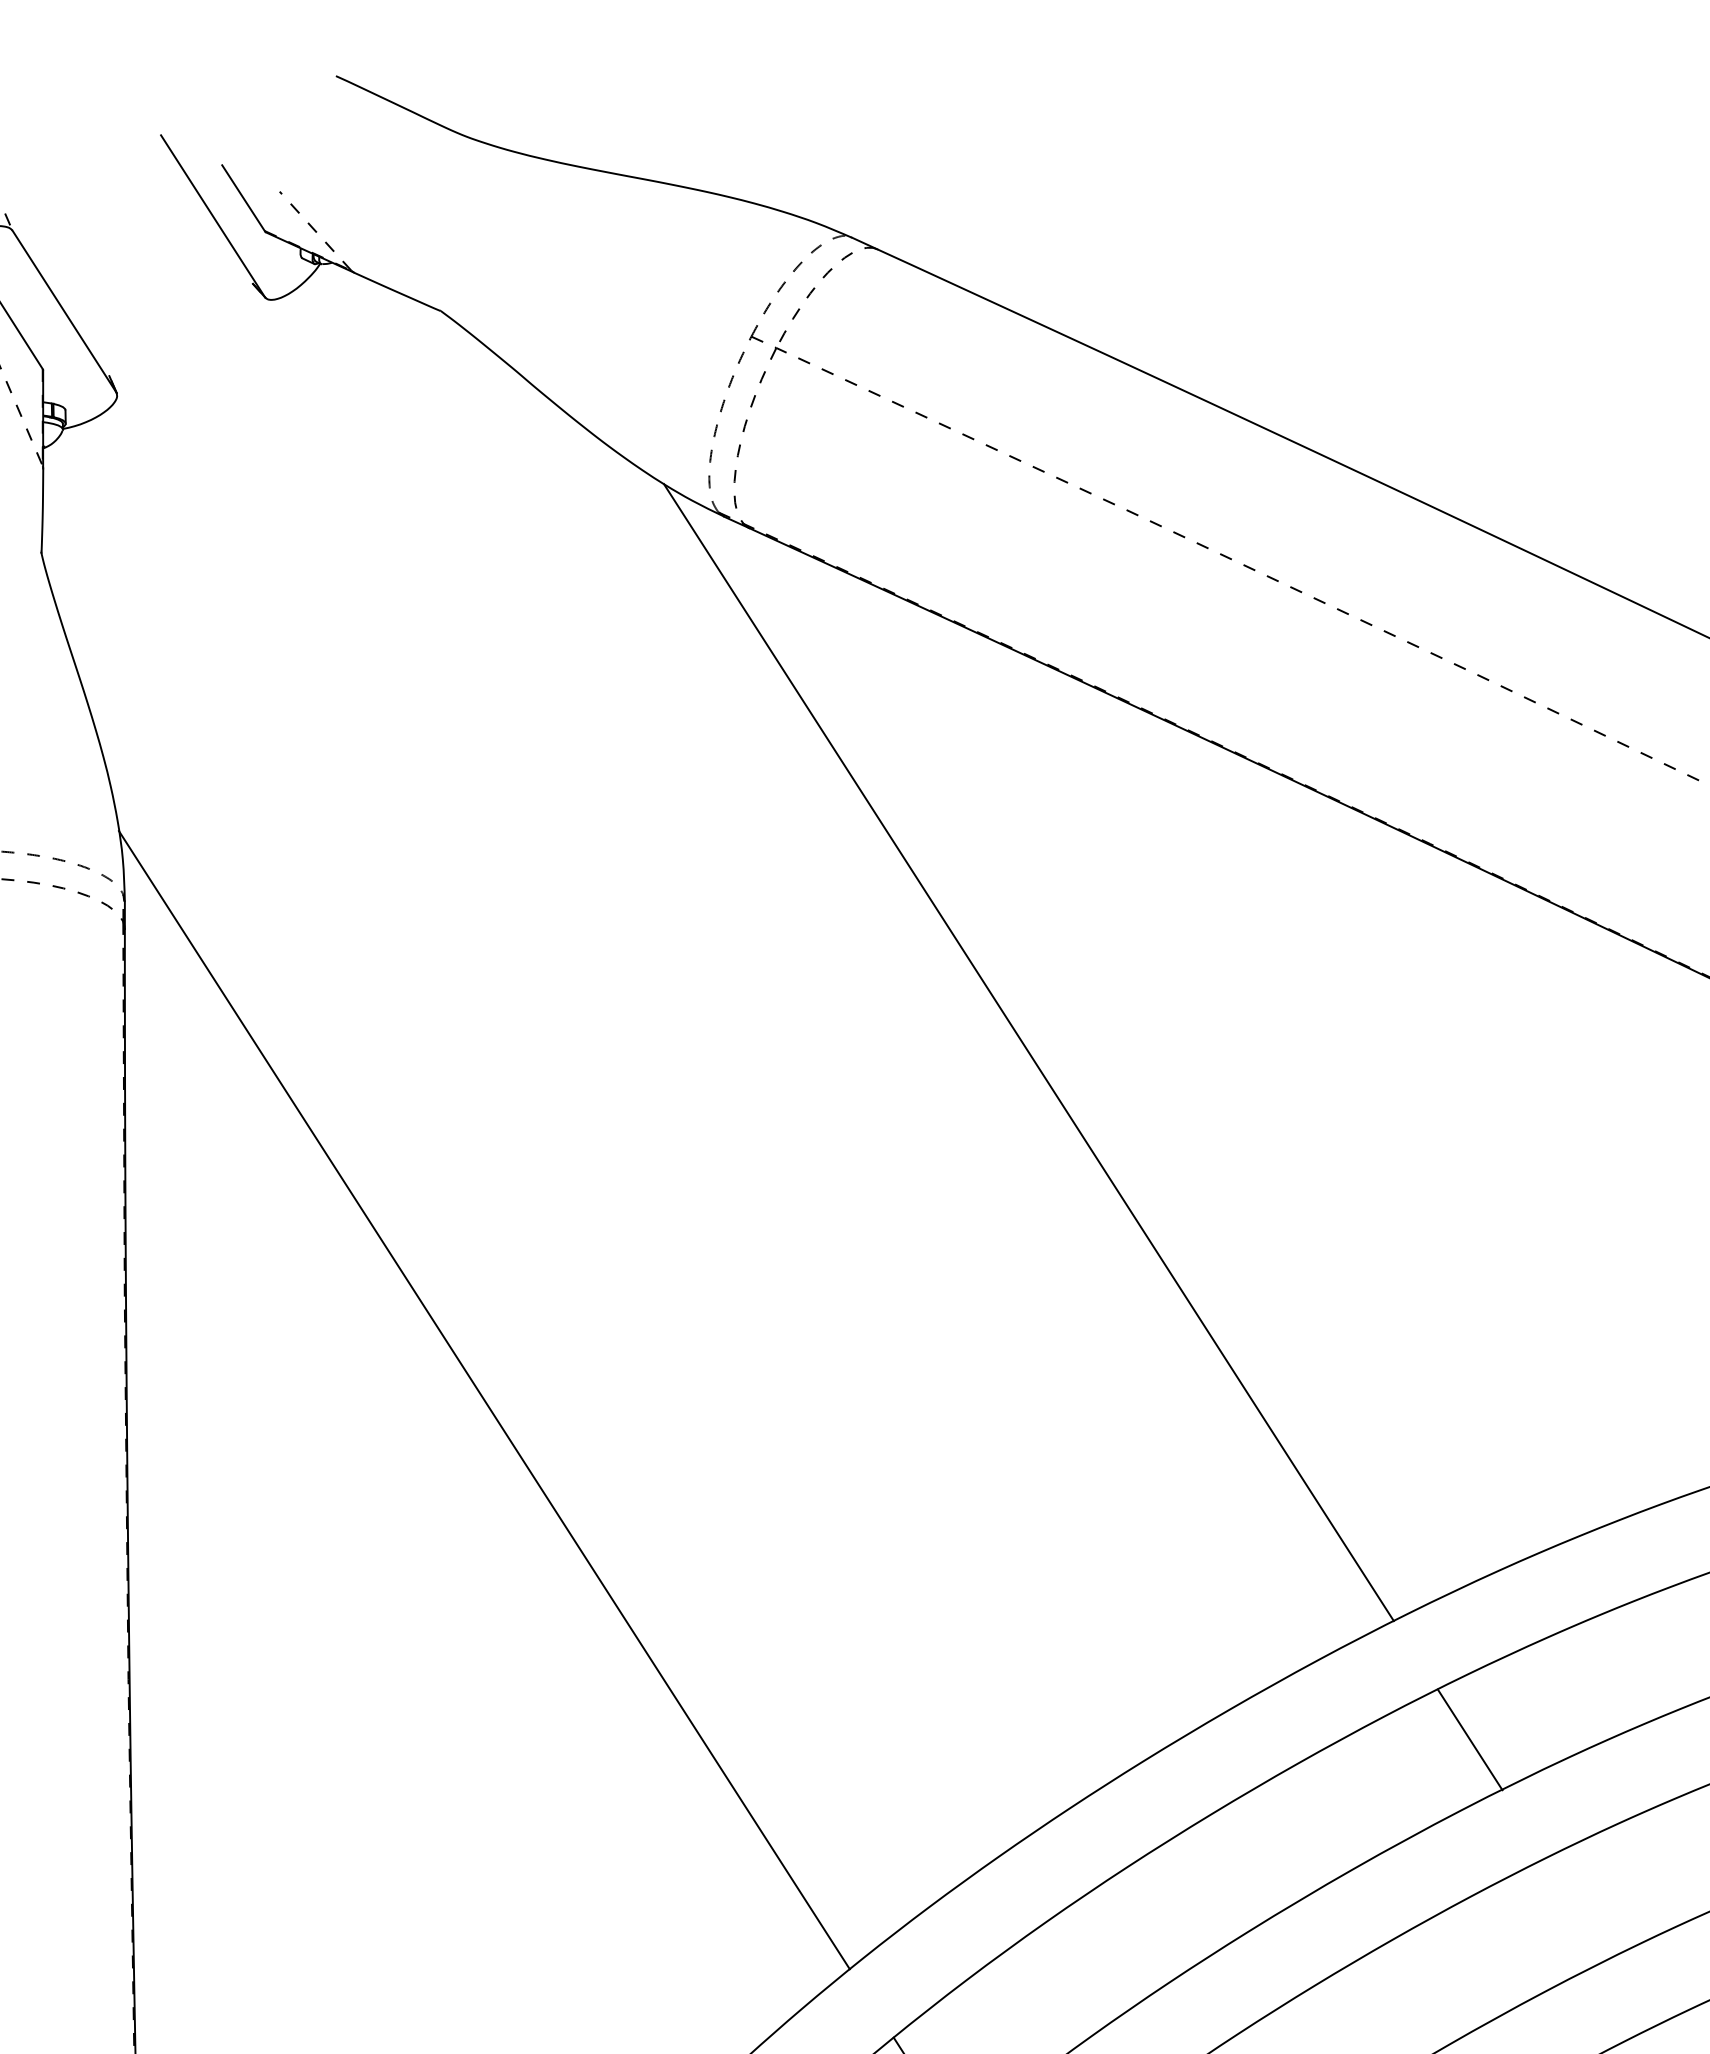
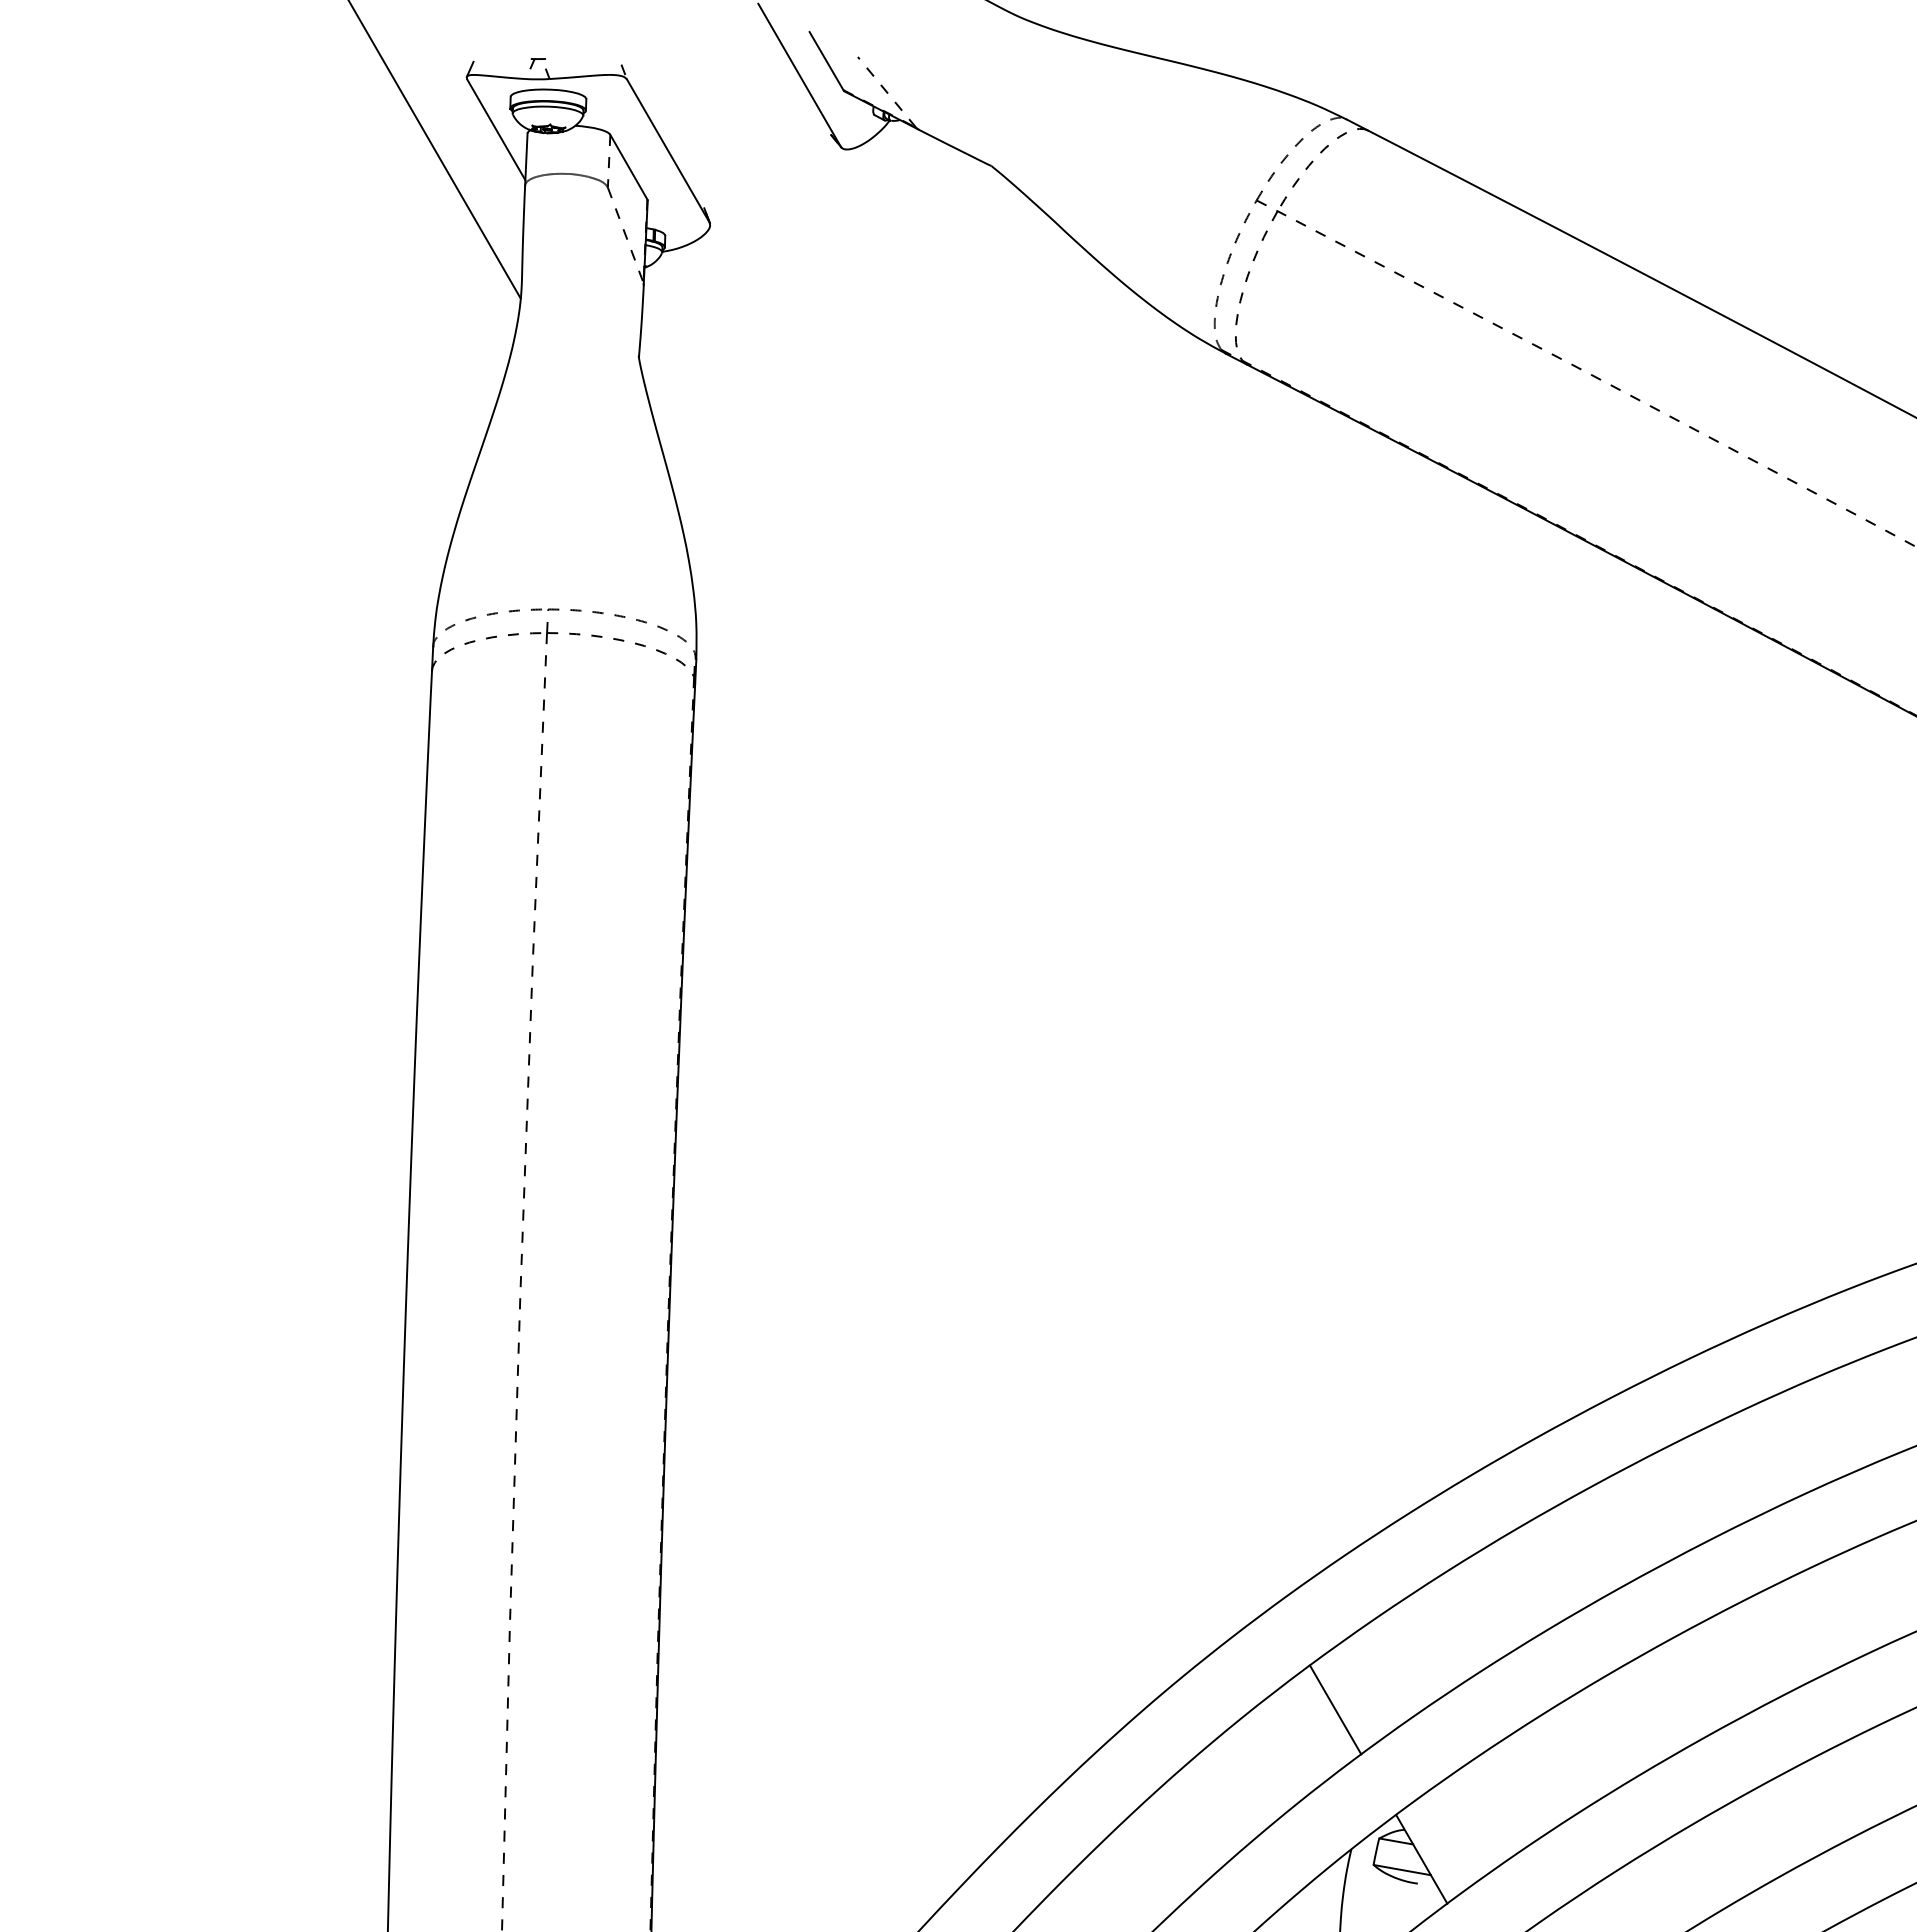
line: (1028, 1052) -> (1465, 825), removed
line: (484, 1400) -> (984, 1102), removed
line: (1470, 1738) -> (1816, 1432), removed

